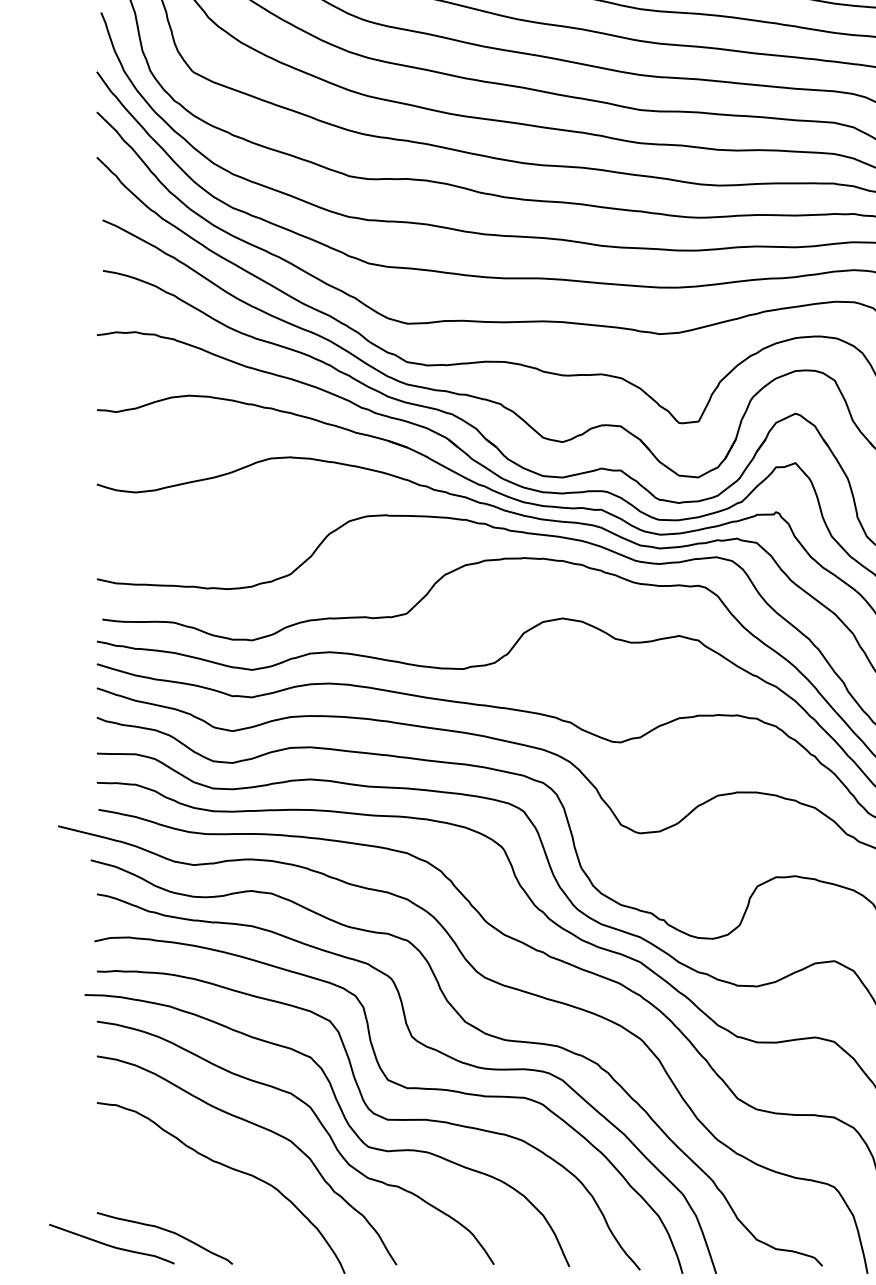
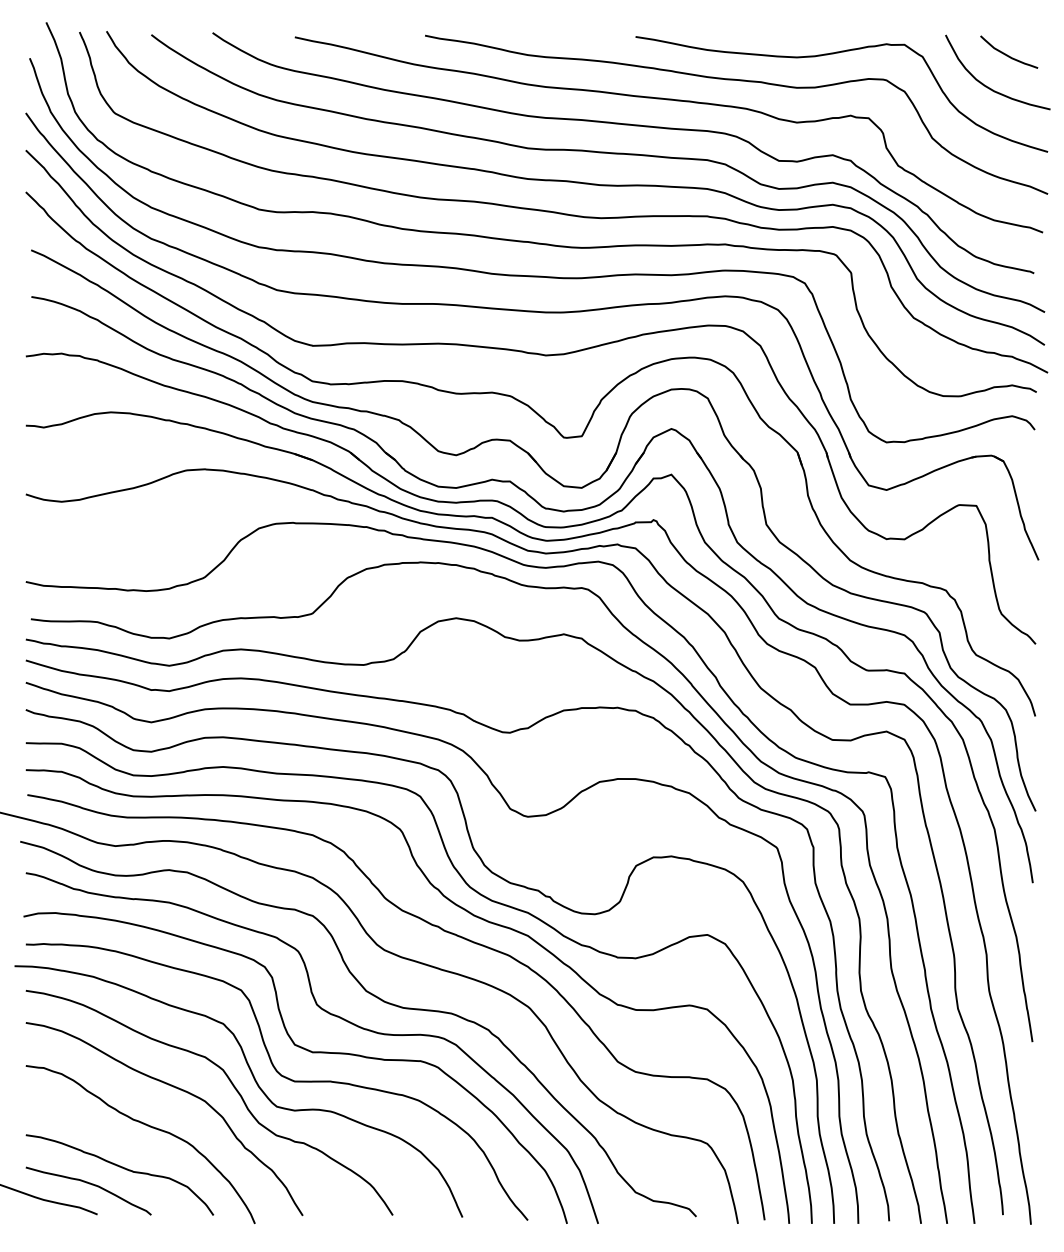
curve: (200, 1213) -> (121, 1168), added

